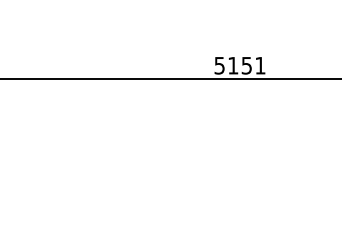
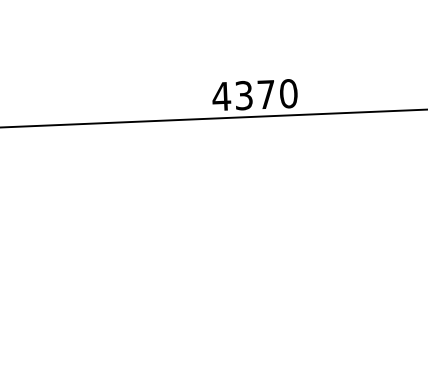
text: (239, 65) -> (254, 94), 5151 -> 4370

